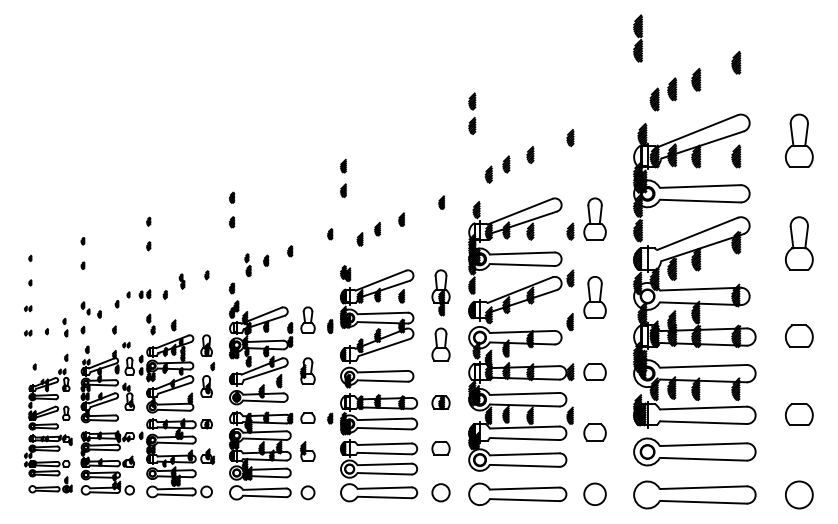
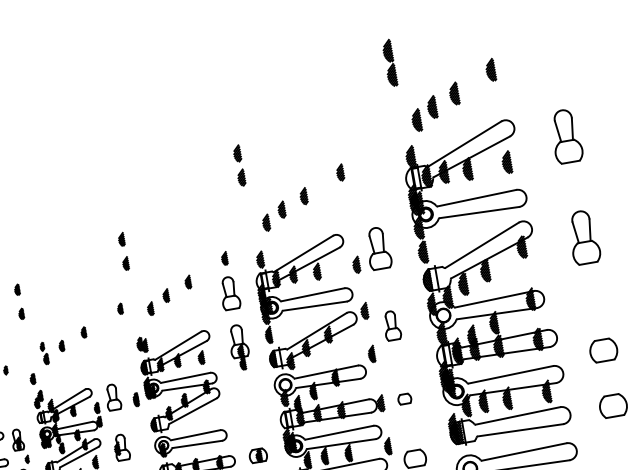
part: (594, 297) -> (391, 325), size x0.7
part: (798, 335) -> (602, 349), moved
part: (440, 344) -> (229, 293), moved
part: (594, 371) -> (404, 398), size x0.6

